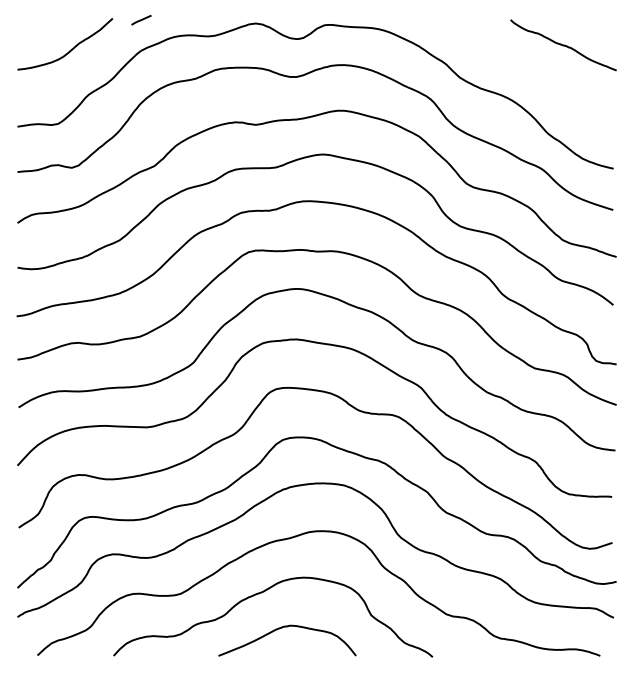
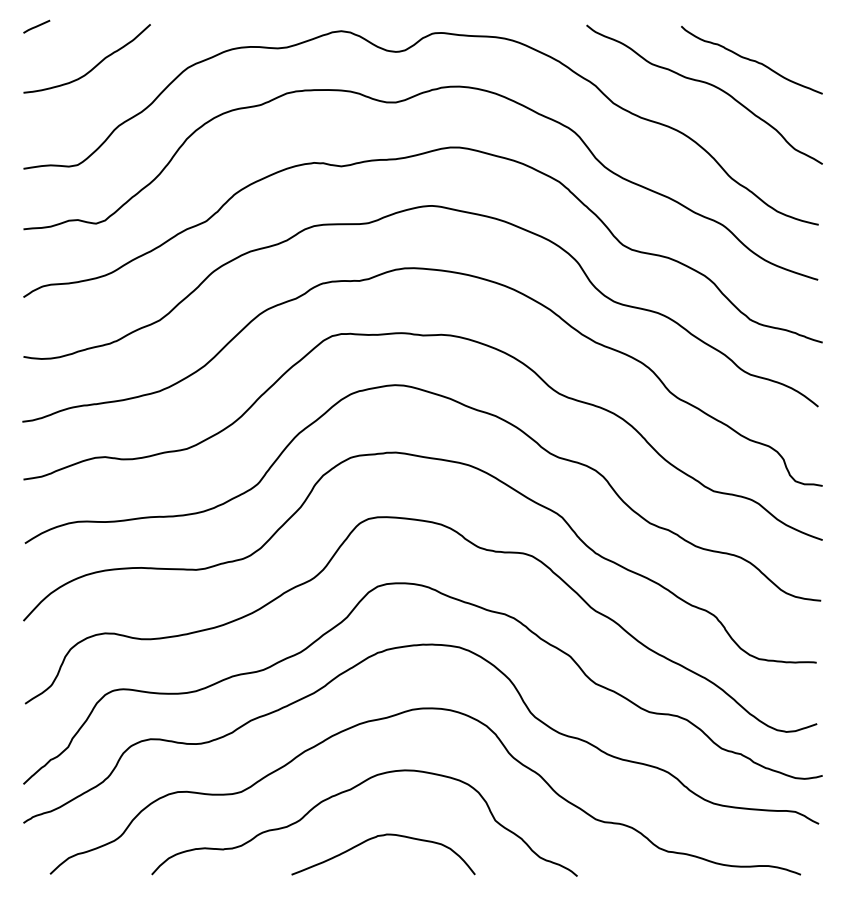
line: (141, 20) -> (36, 27), moved
curve: (531, 64) -> (709, 85), added

